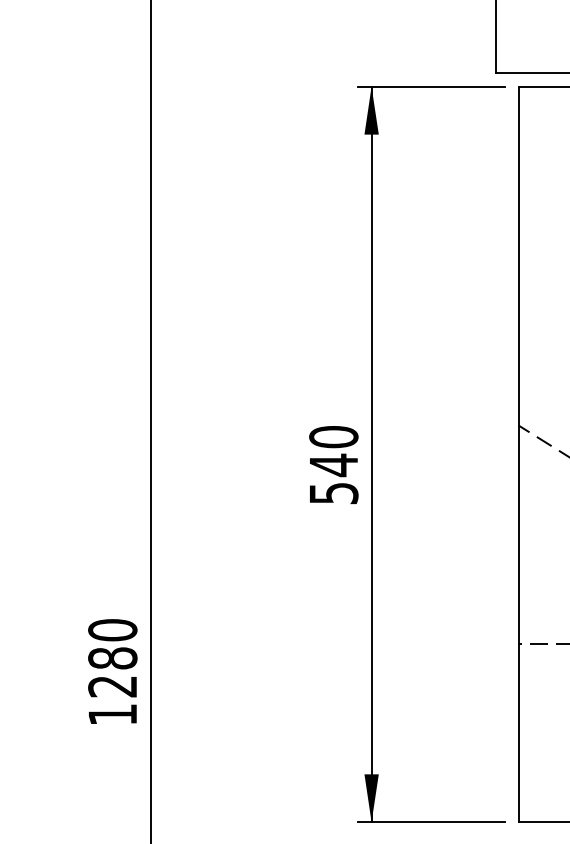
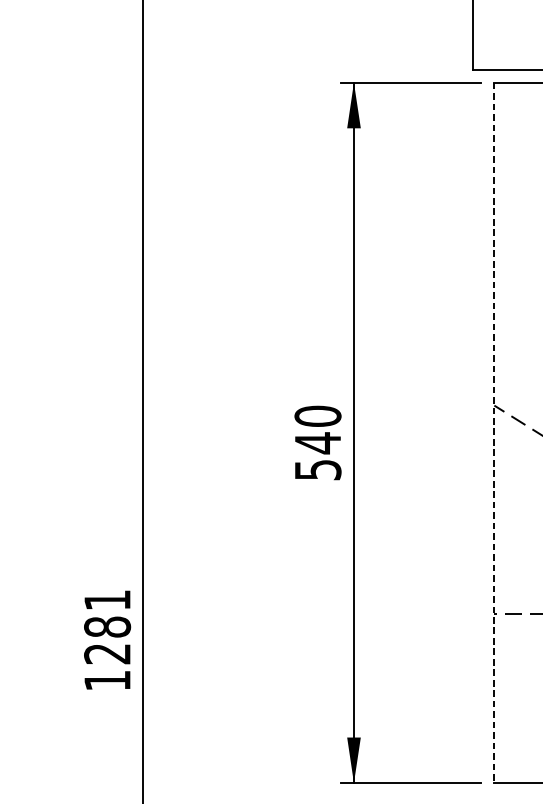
line: (519, 454) -> (494, 432), solid -> dashed
text: (112, 630) -> (107, 600), 1280 -> 1281

